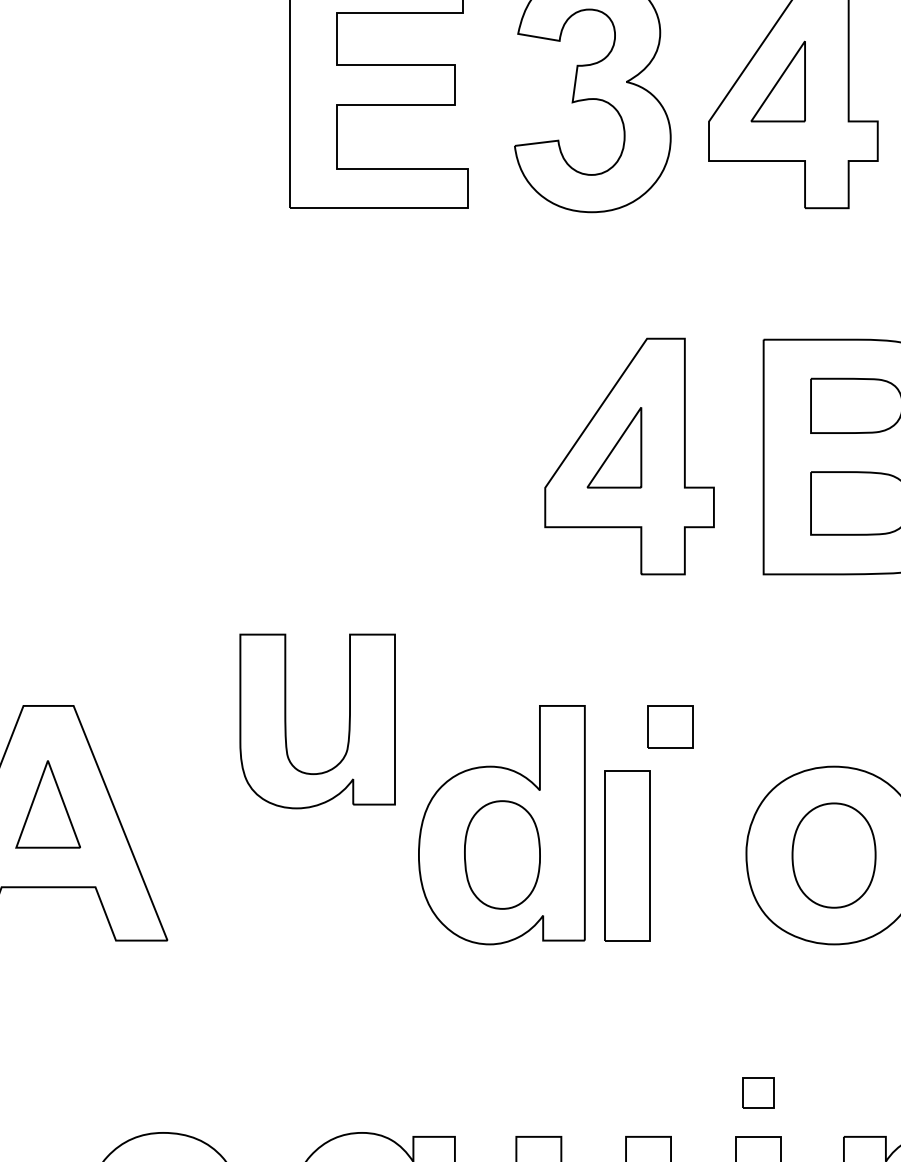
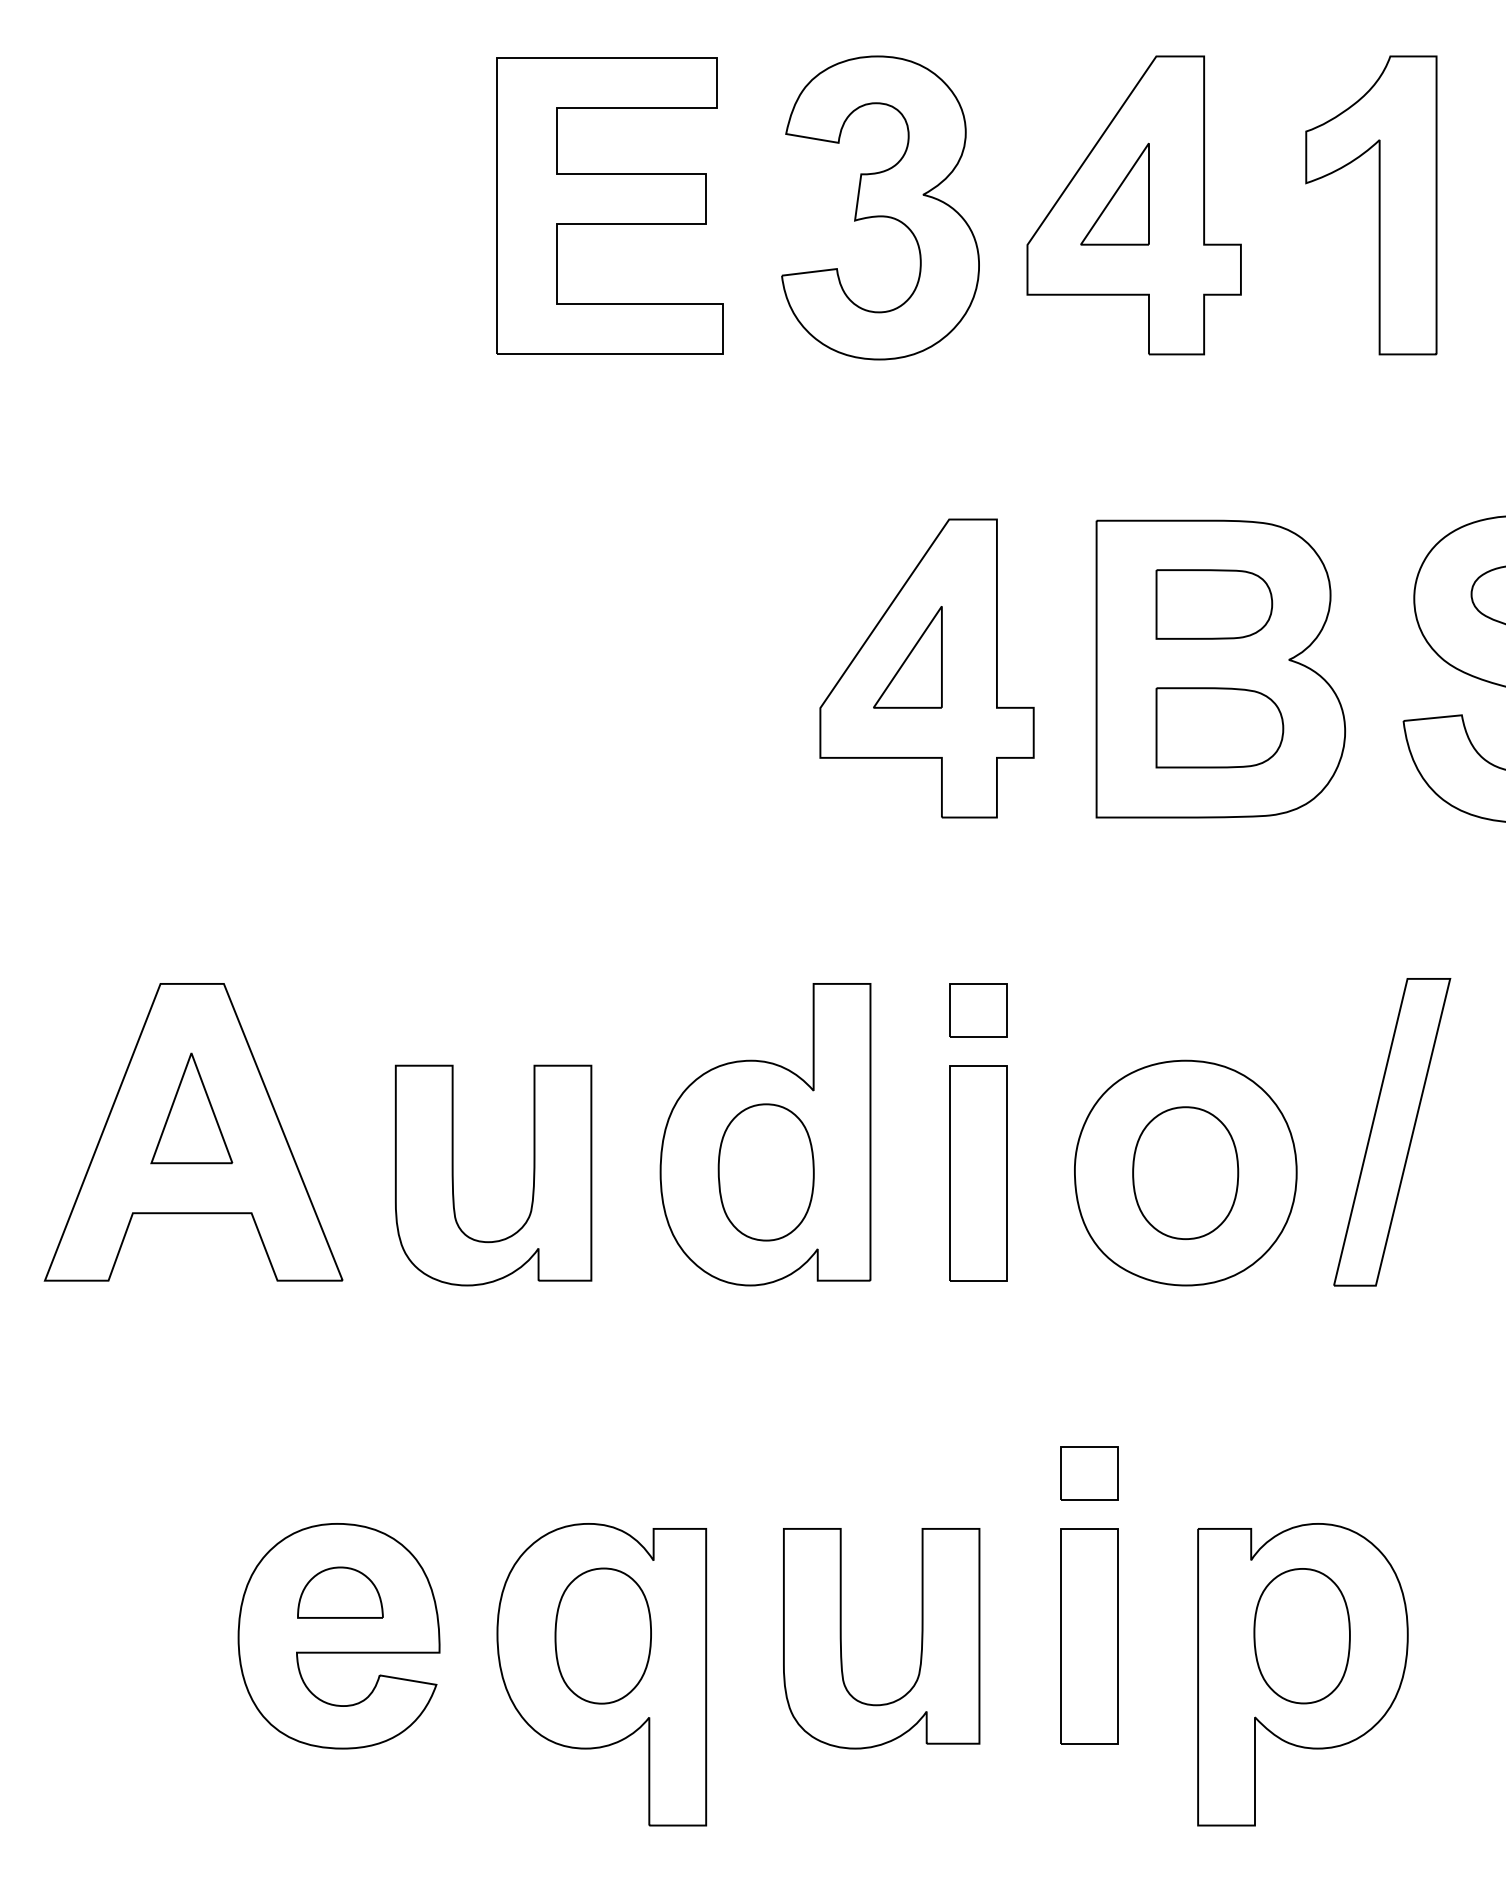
part: (285, 721) -> (453, 1175), moved
part: (627, 855) -> (978, 1173), moved
part: (758, 1093) -> (1089, 1473), size x1.43

